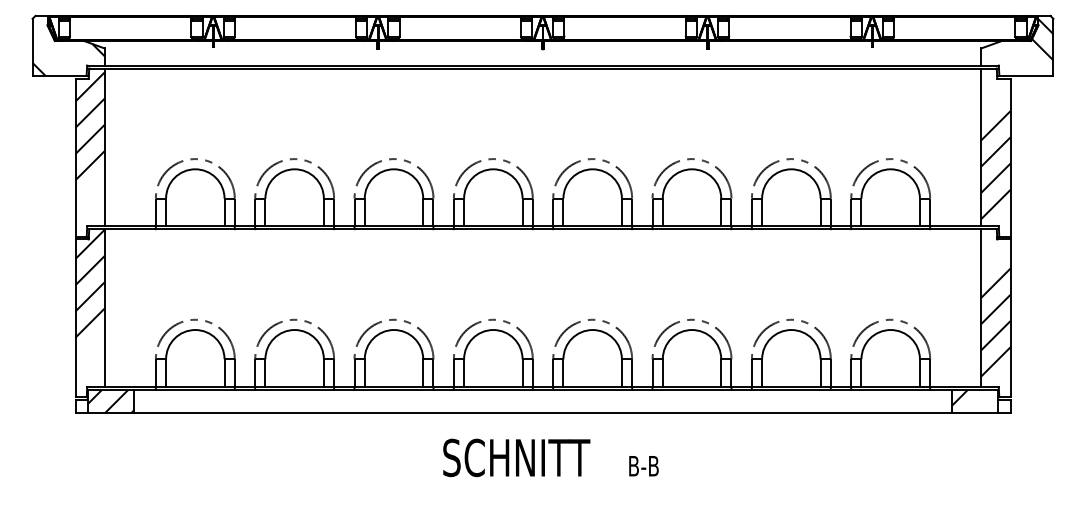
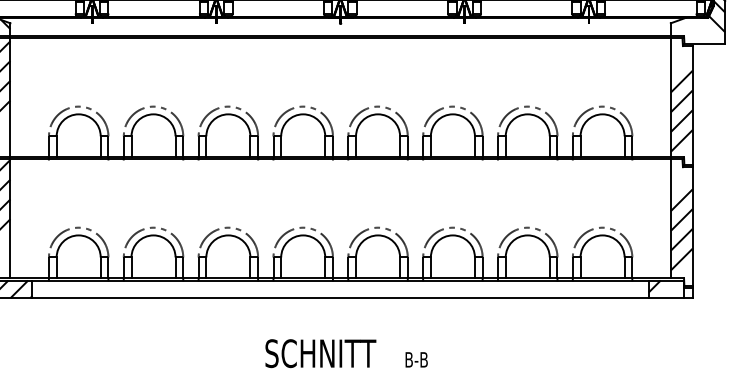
text: (550, 457) -> (346, 353), moved

